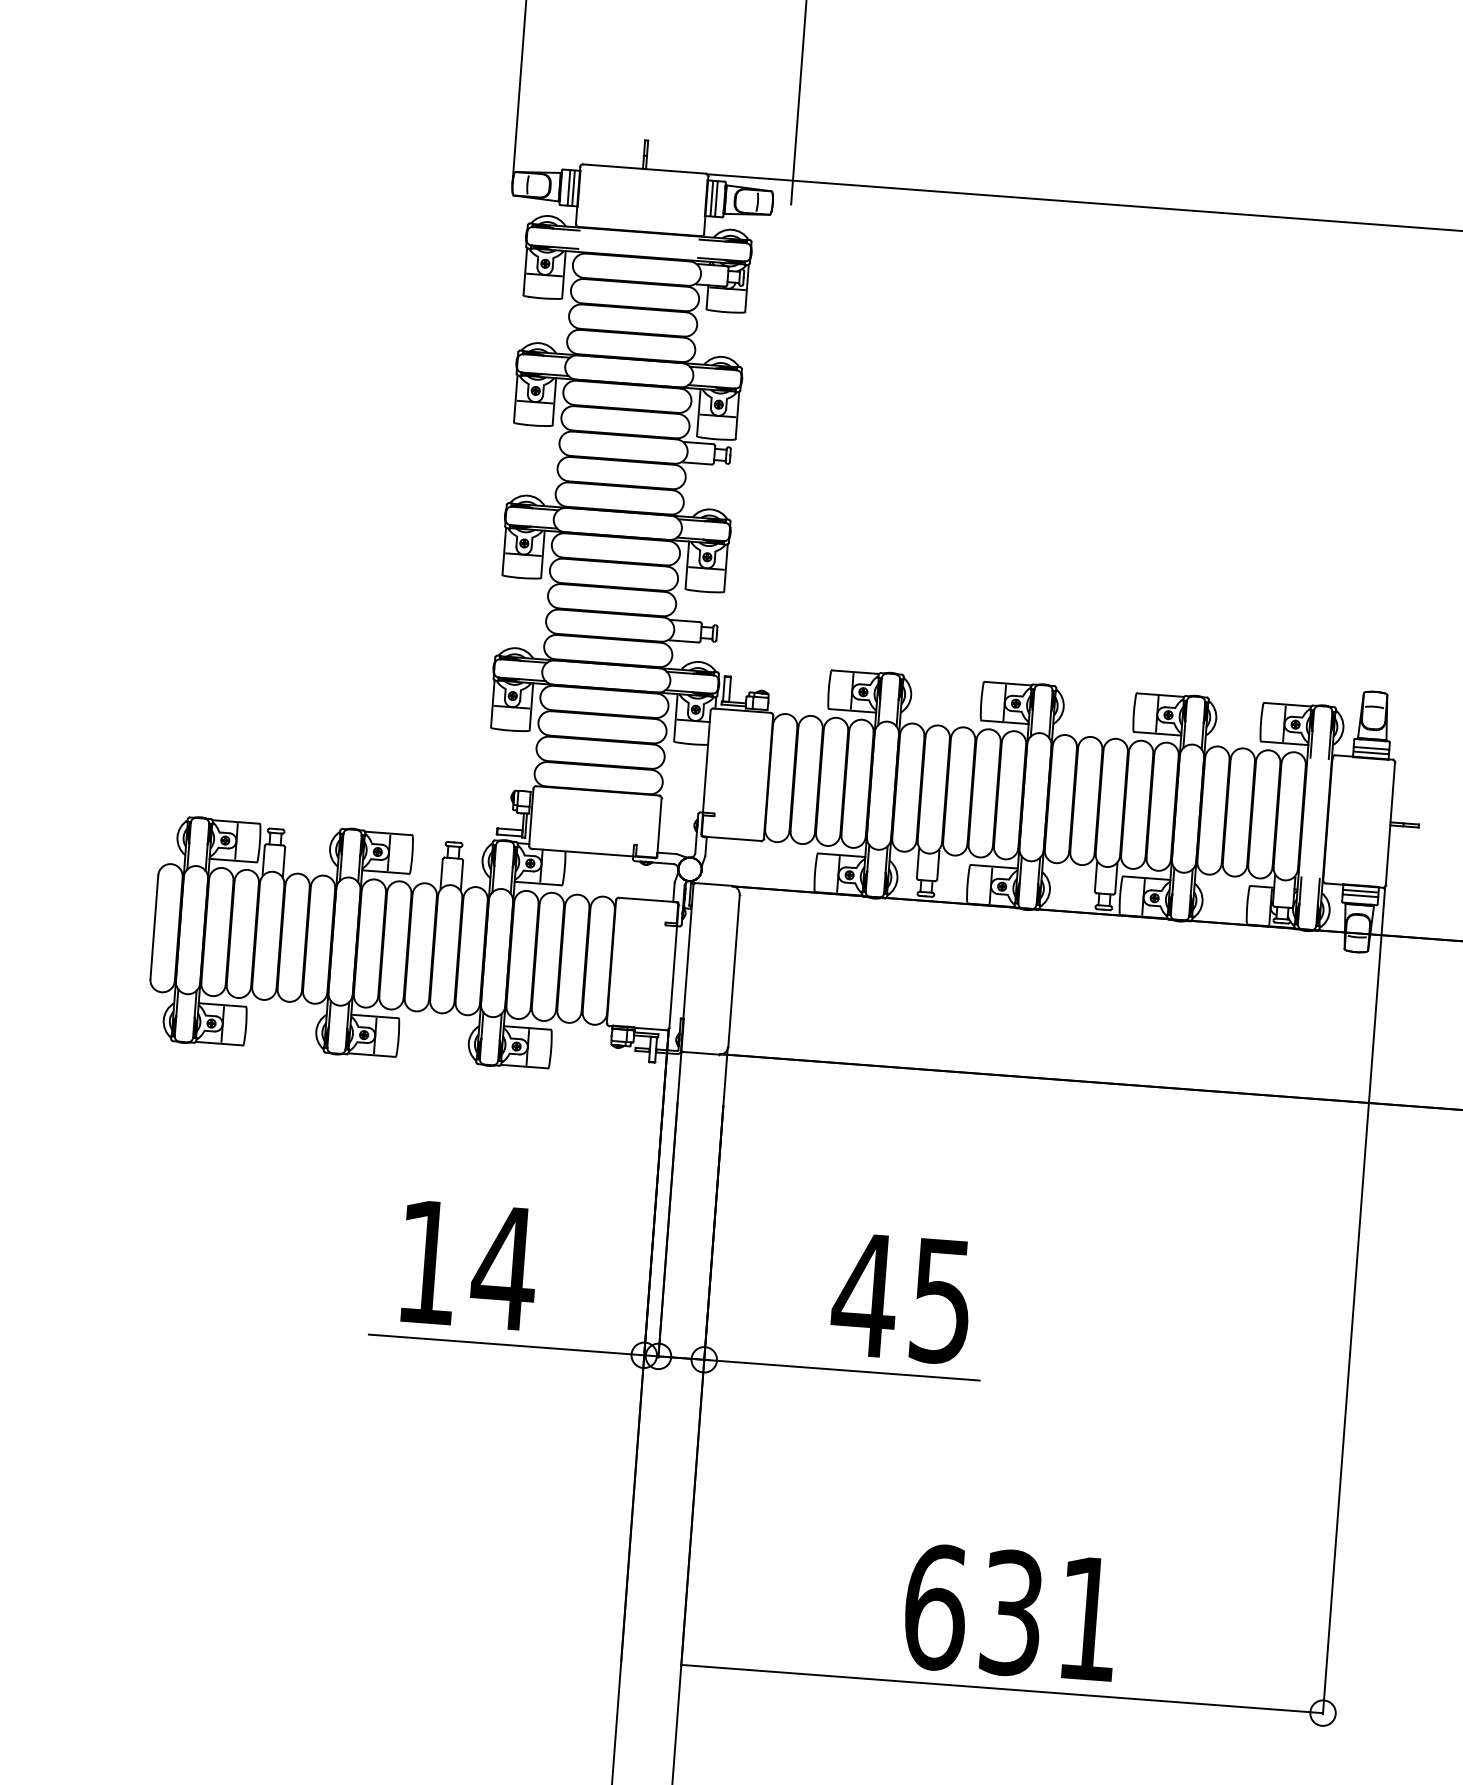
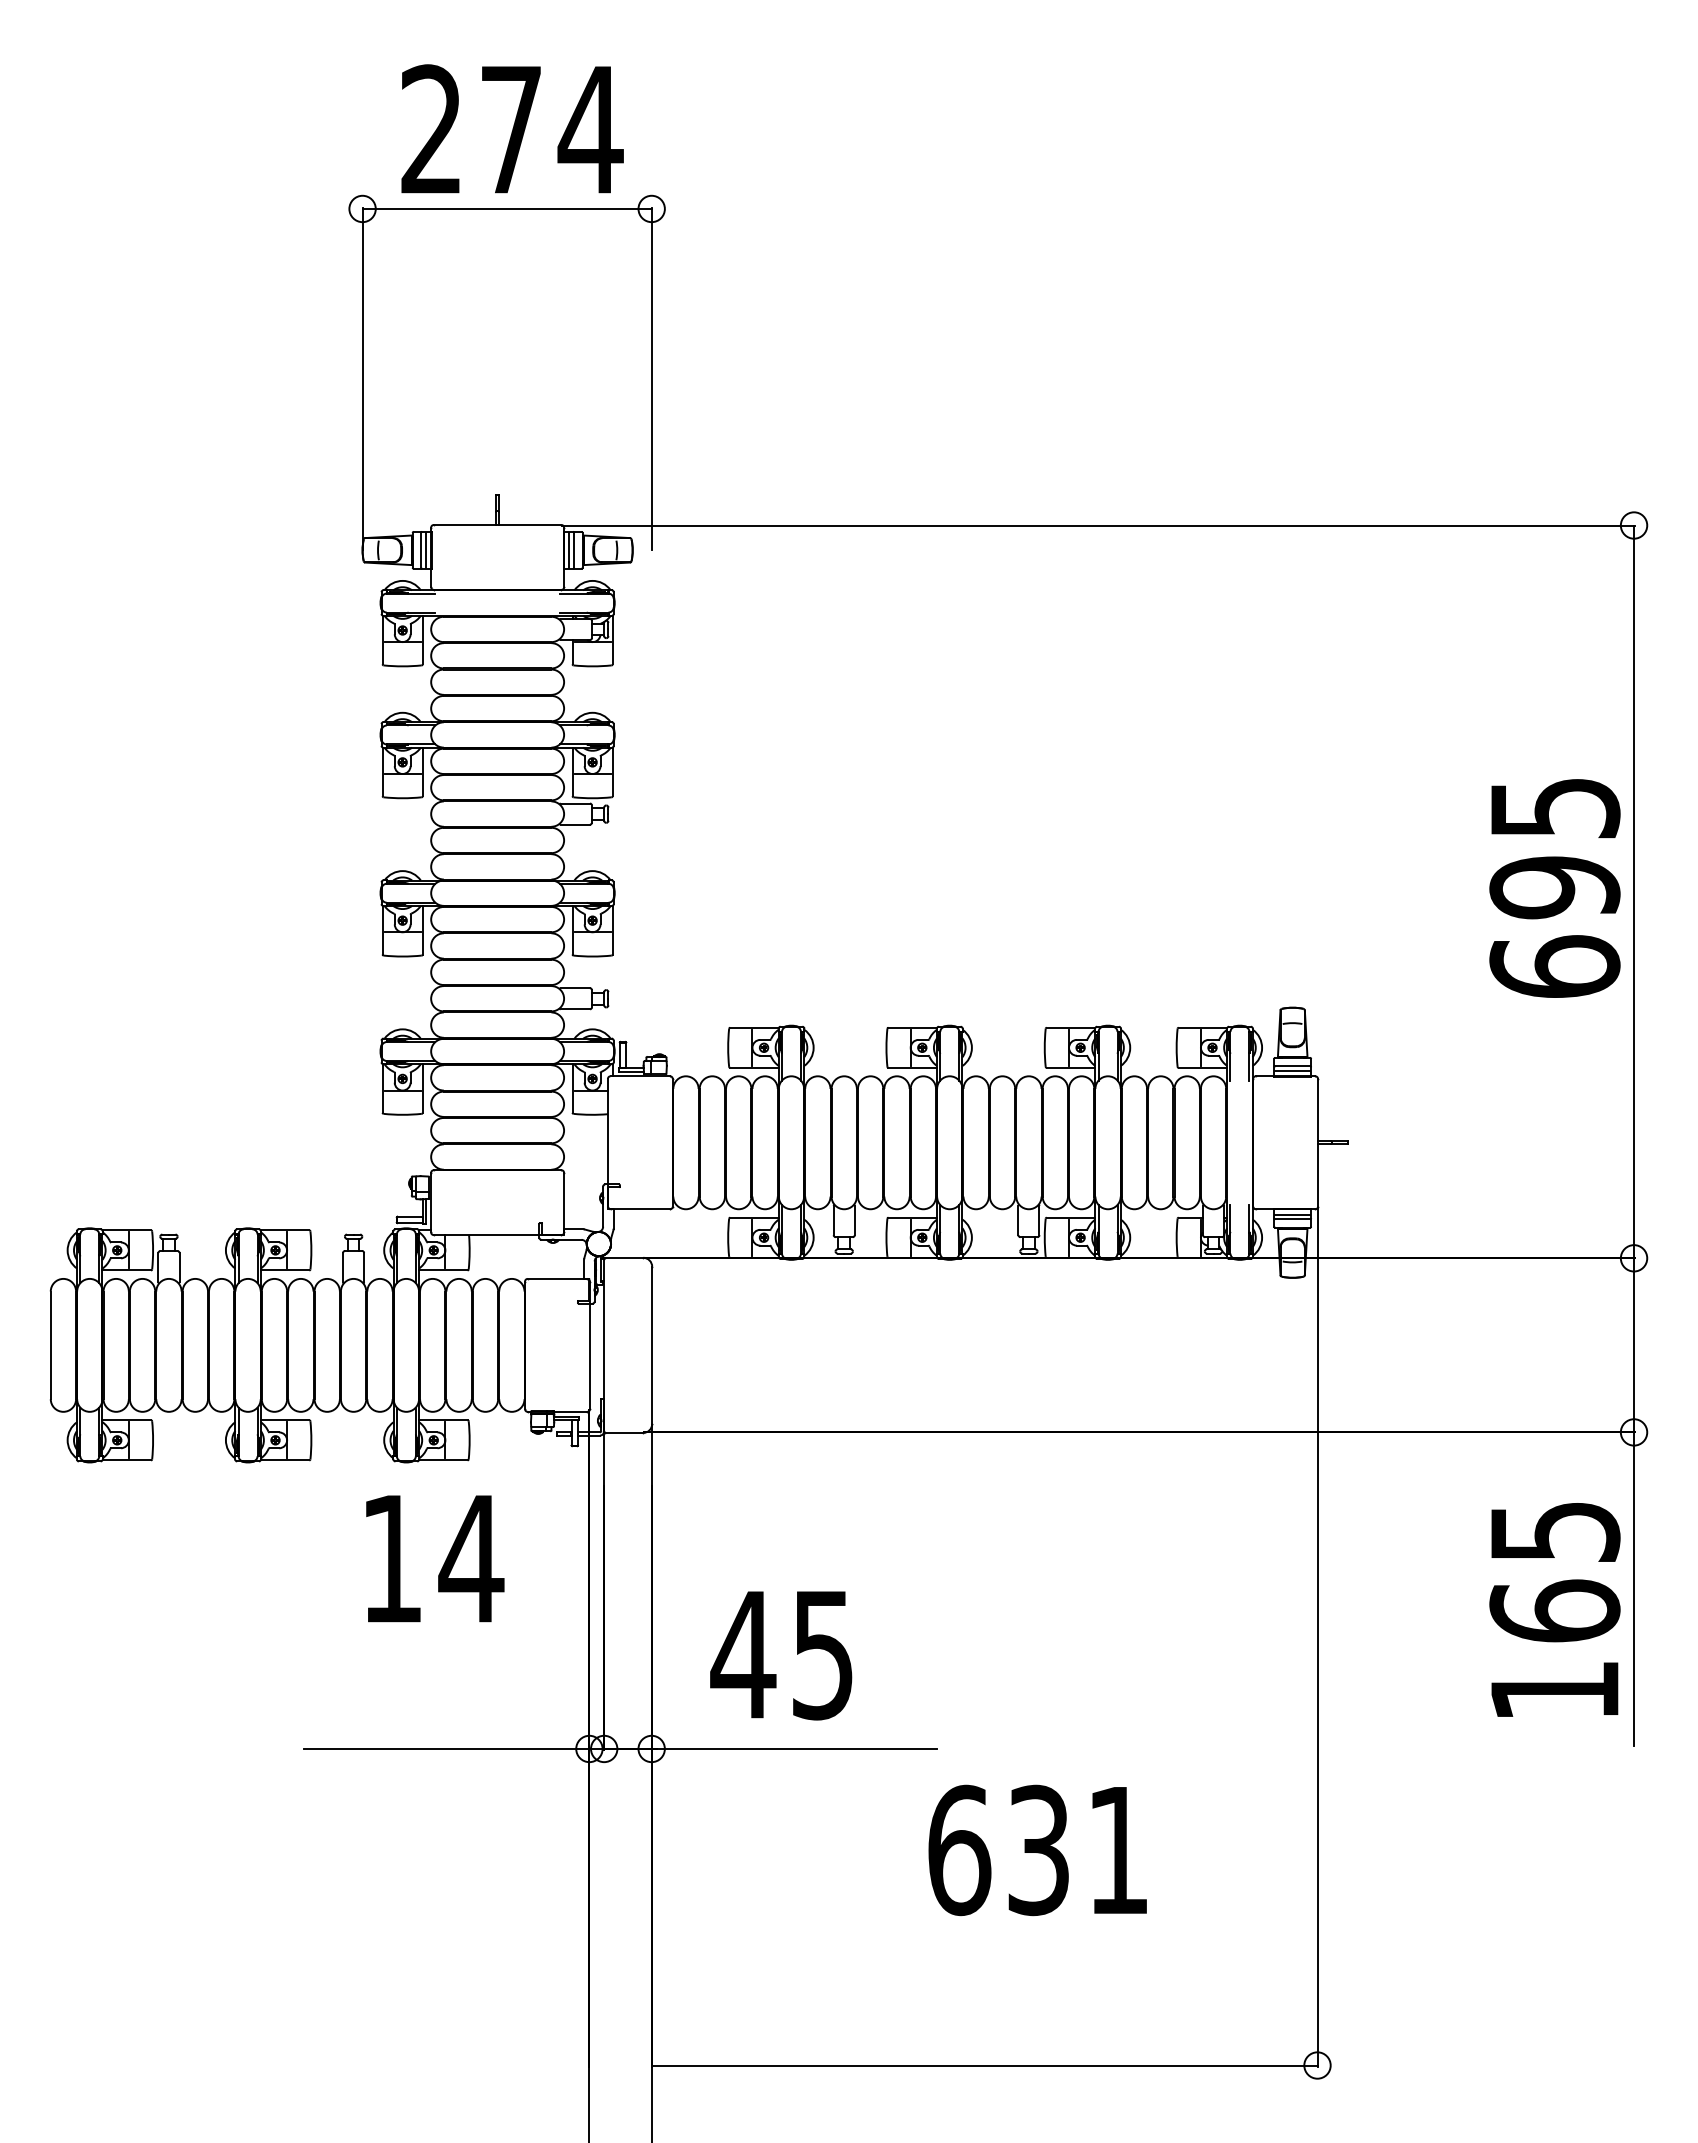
text: (469, 1265) -> (435, 1558), moved
text: (901, 1298) -> (781, 1655), moved
text: (1010, 1613) -> (1037, 1850), moved

